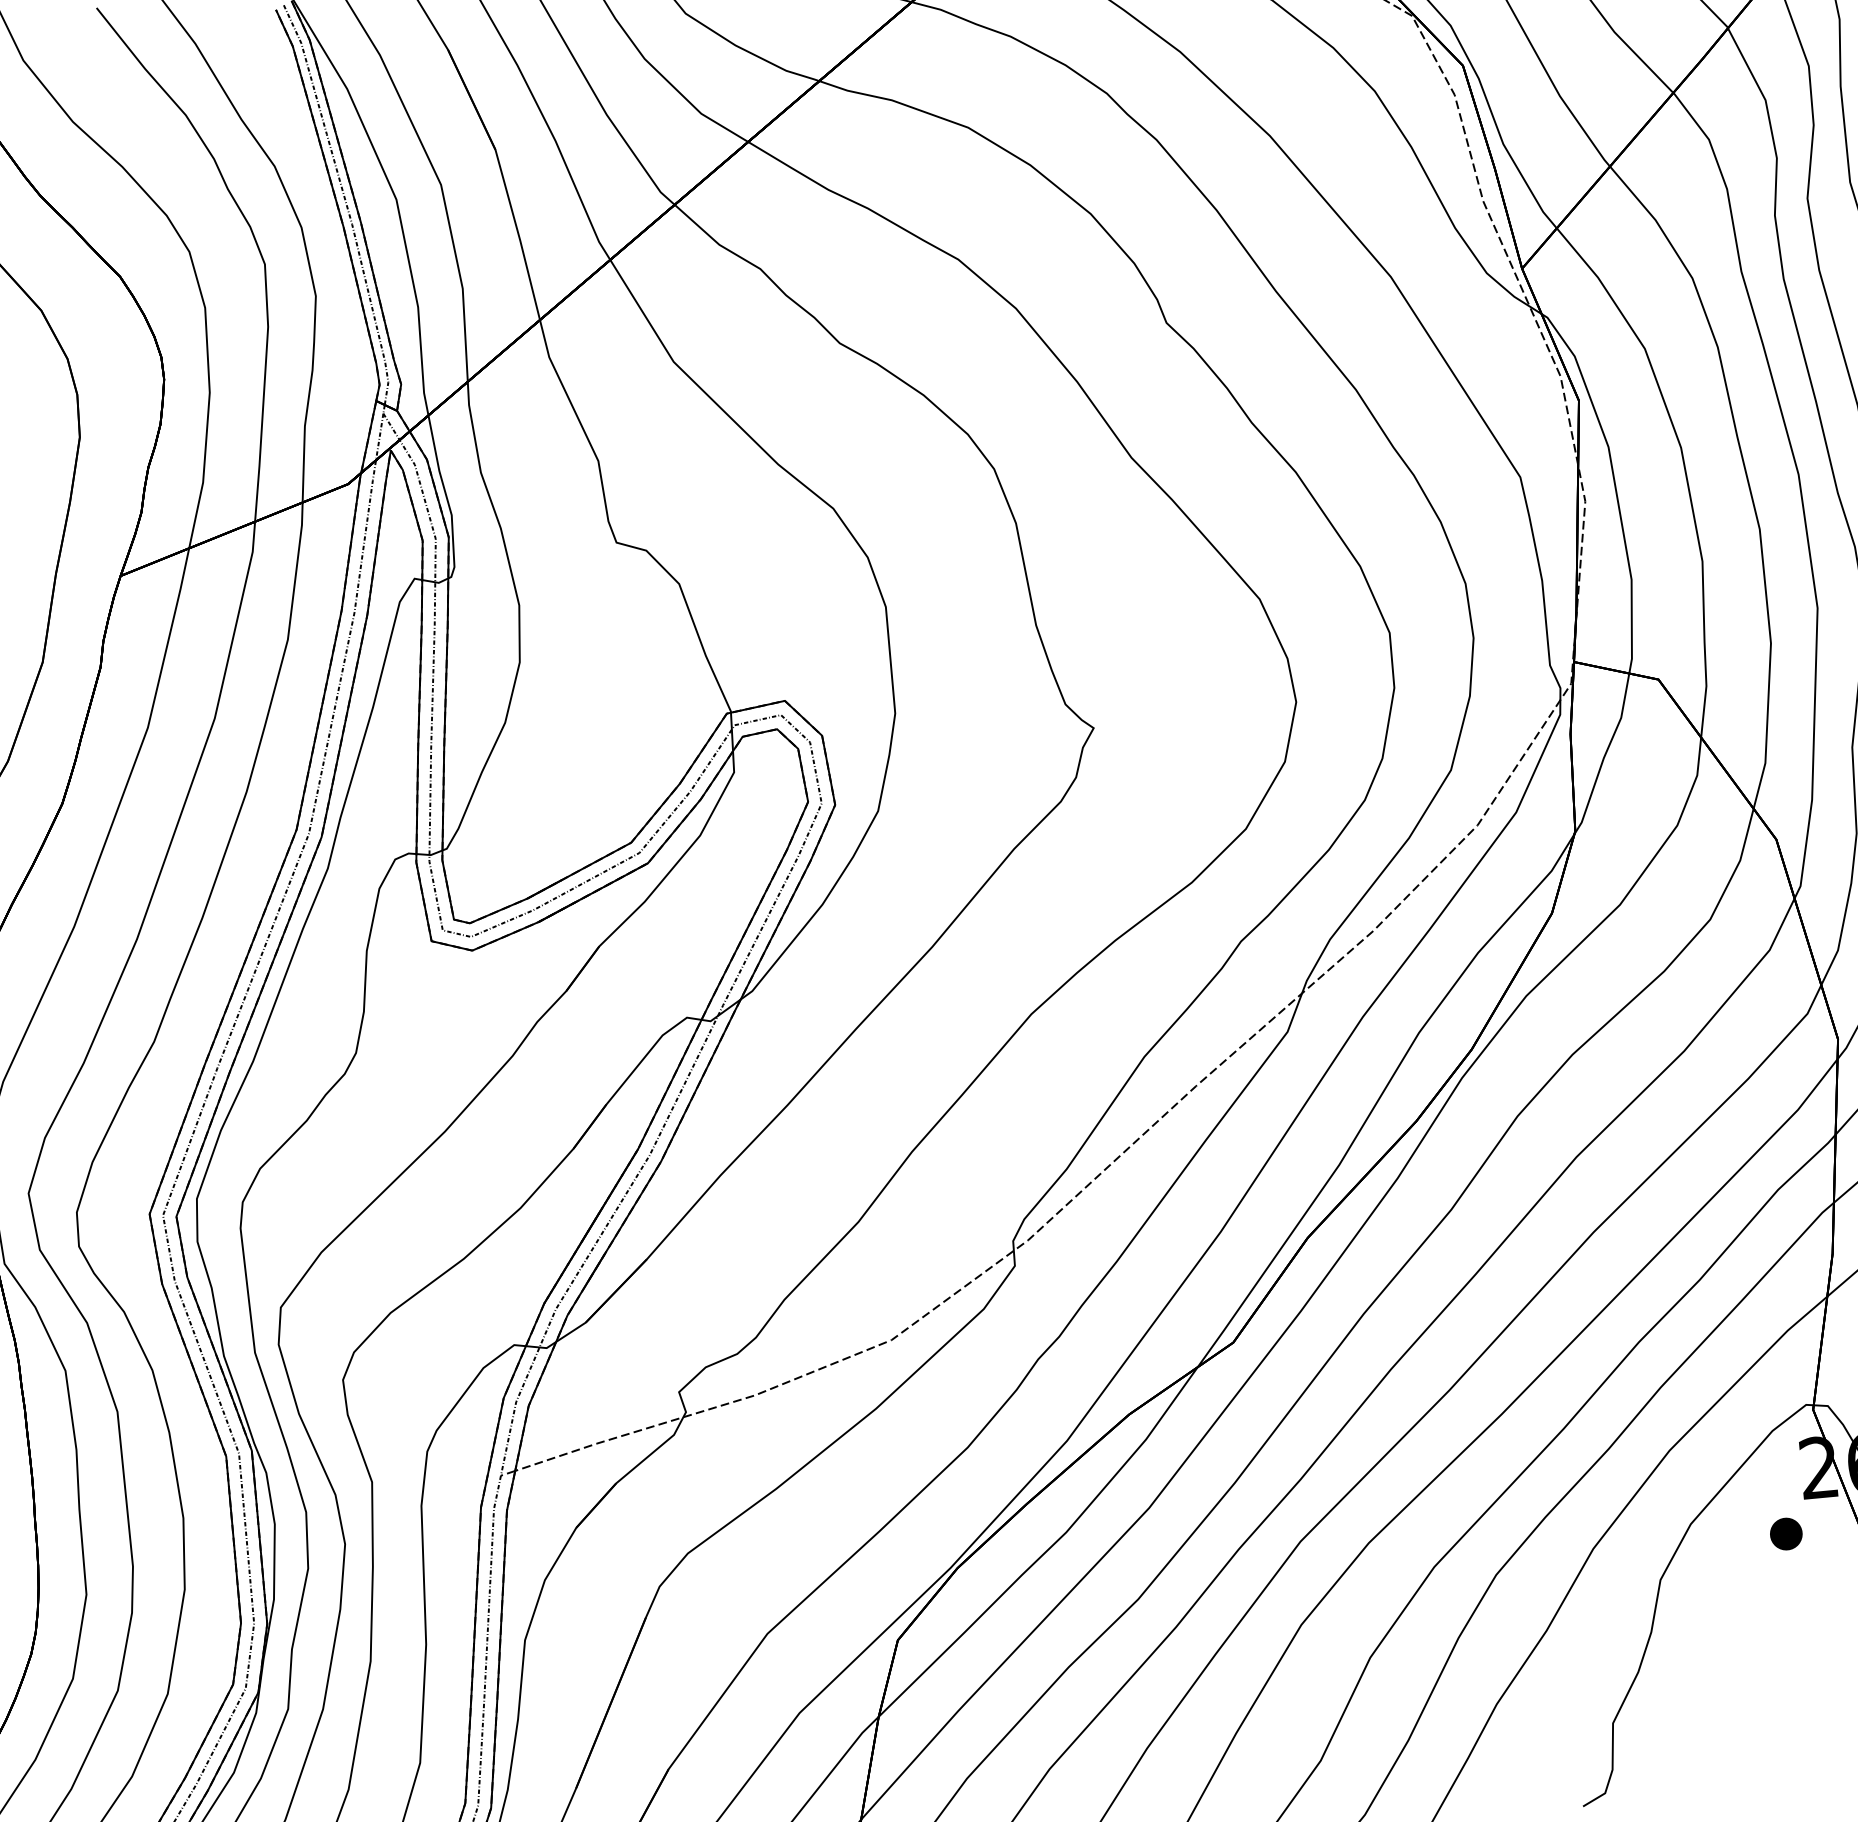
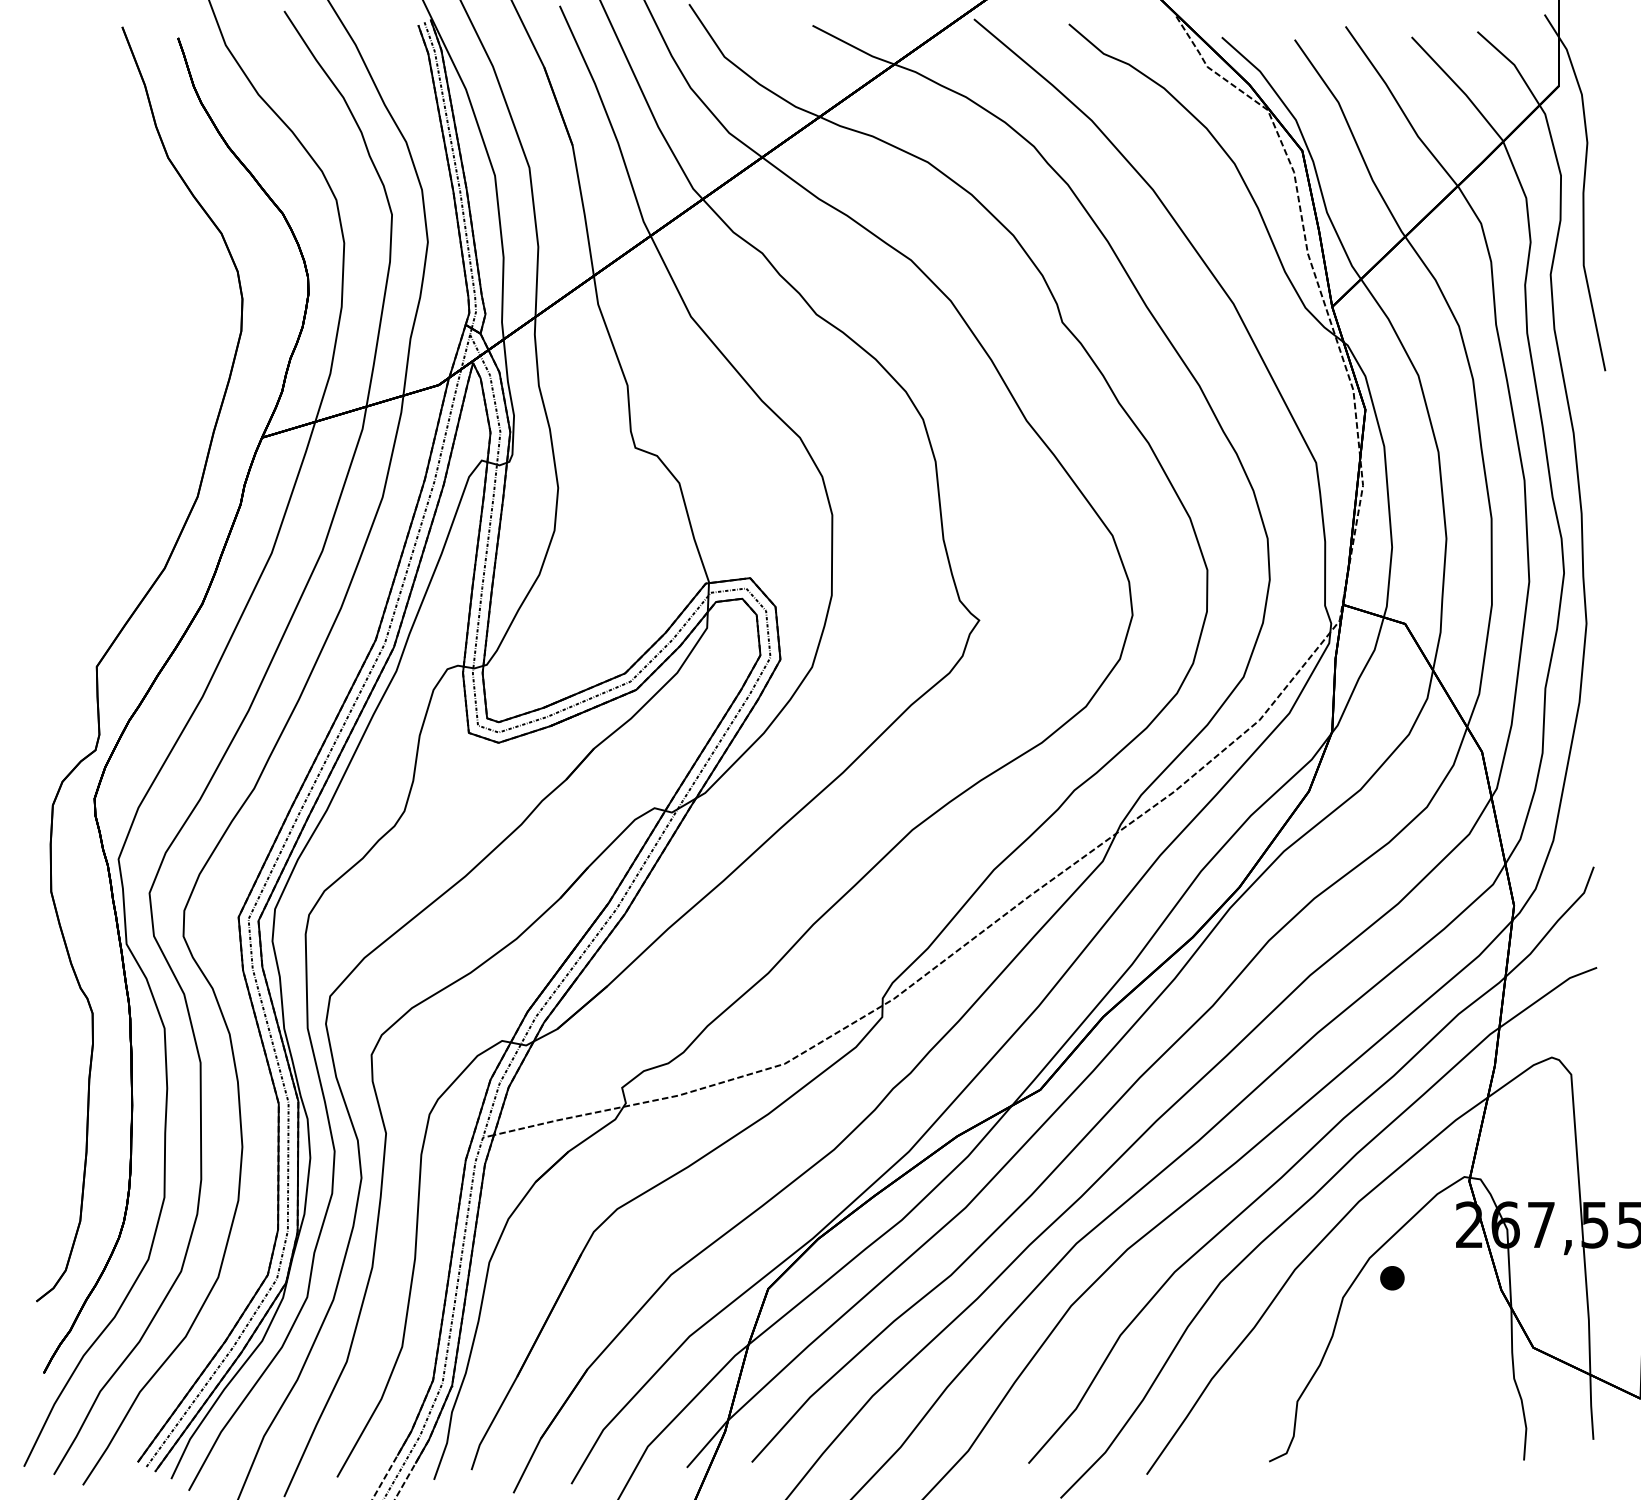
part: (1786, 1534) -> (1392, 1278), moved

